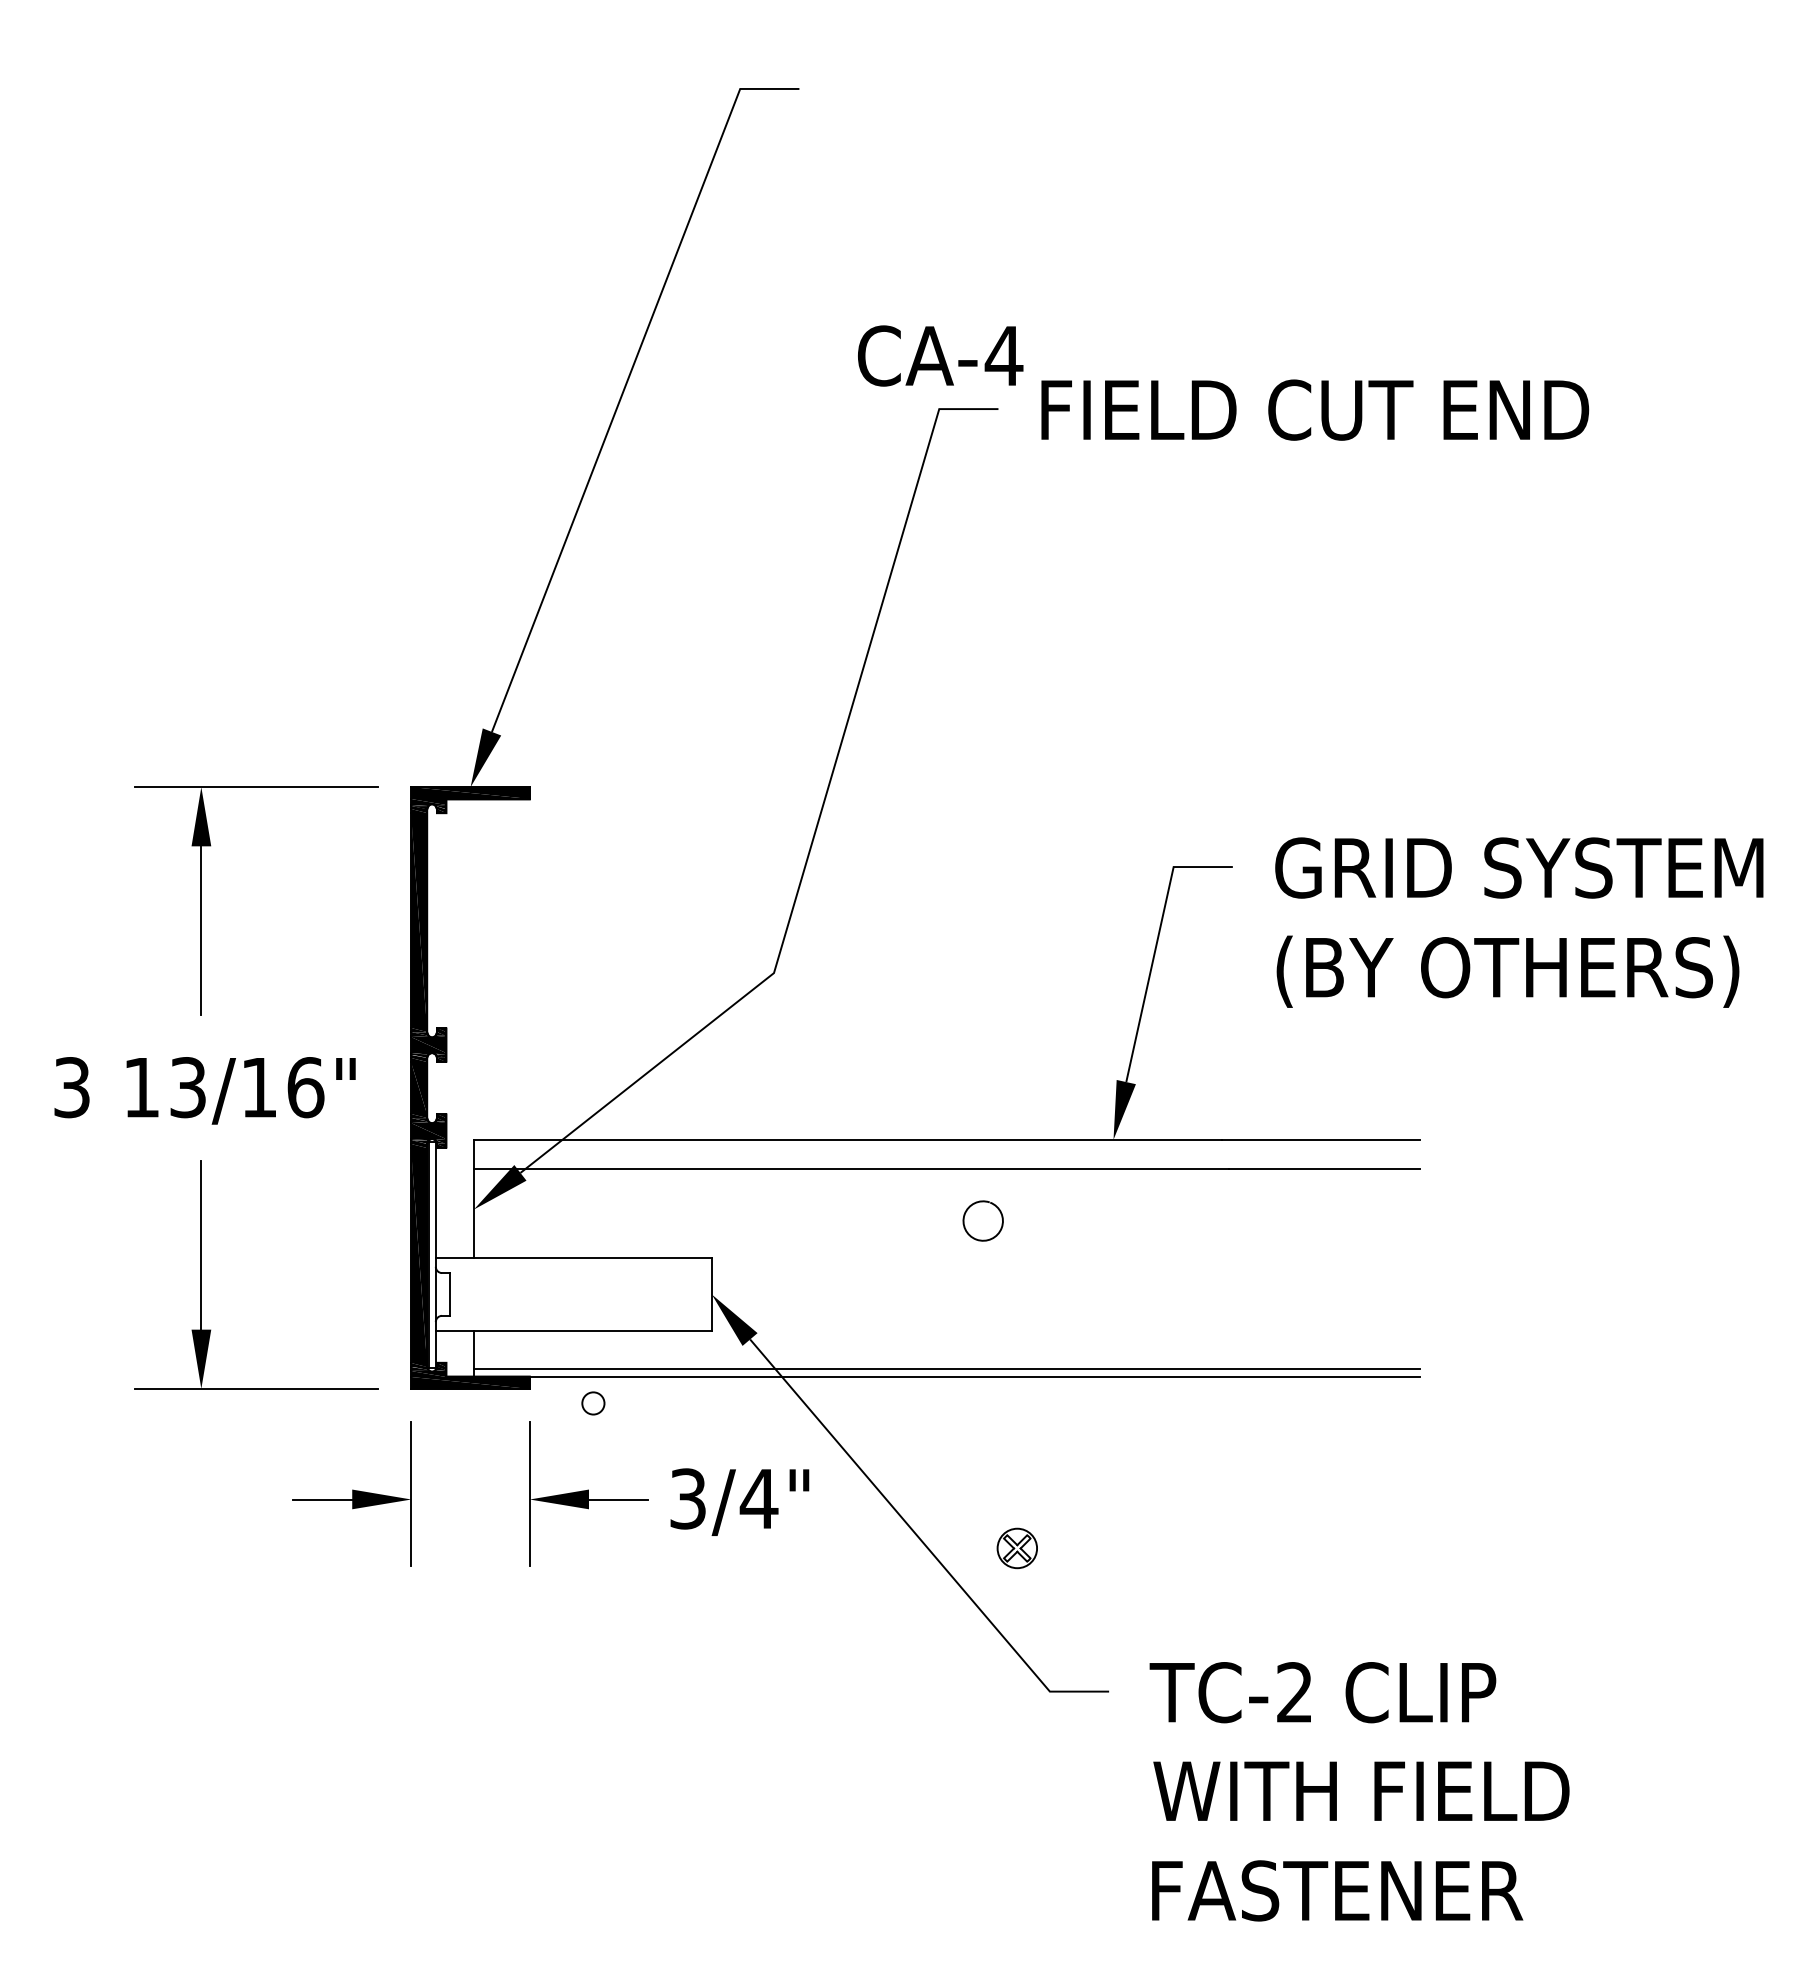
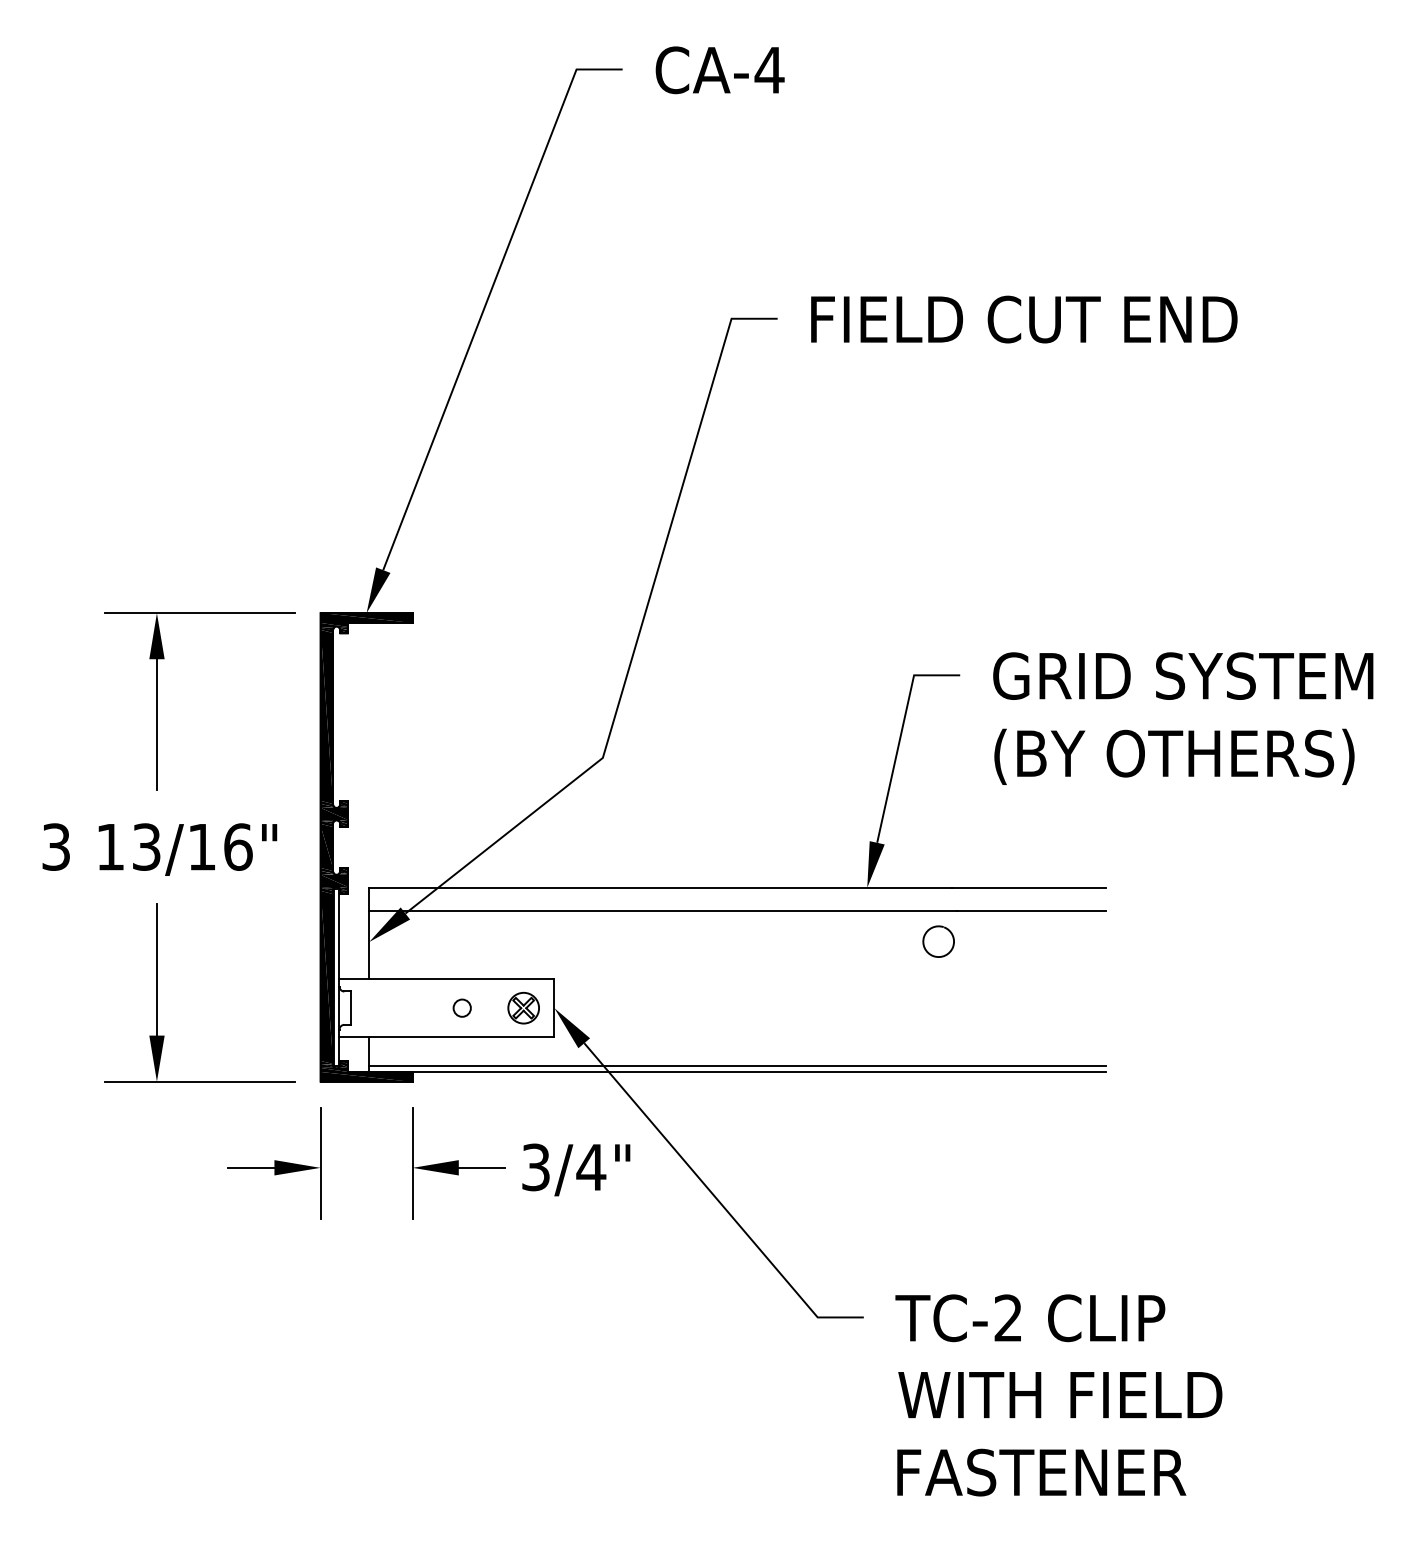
text: (940, 355) -> (720, 69), moved
arc: (967, 1211) -> (926, 934), moved
circle: (593, 1403) -> (462, 1008), moved
part: (1016, 1548) -> (523, 1008), moved

